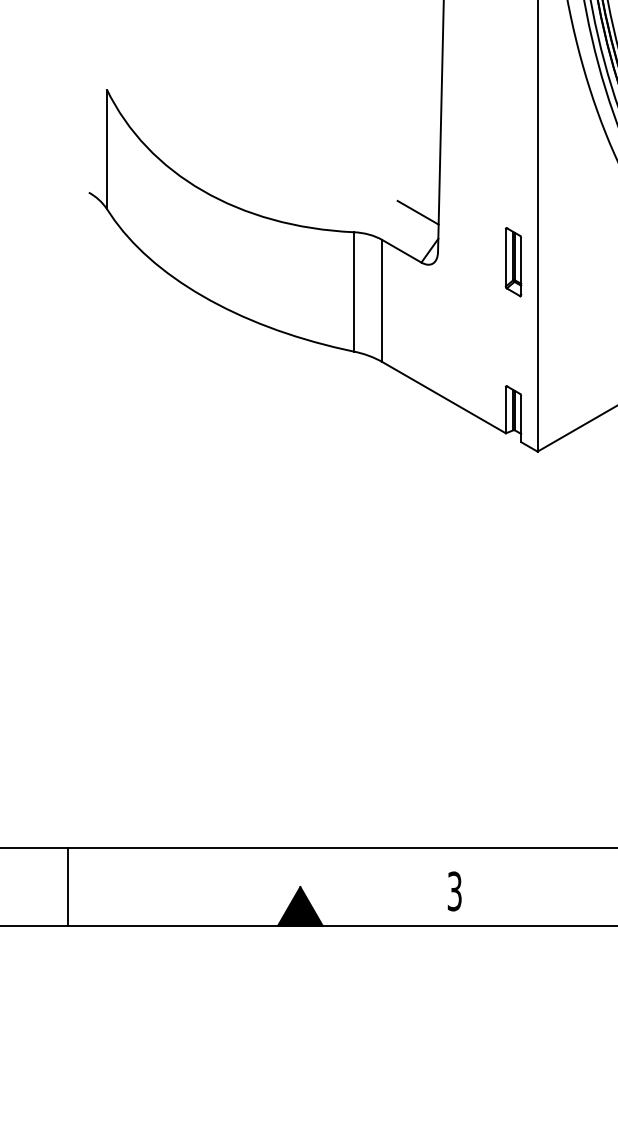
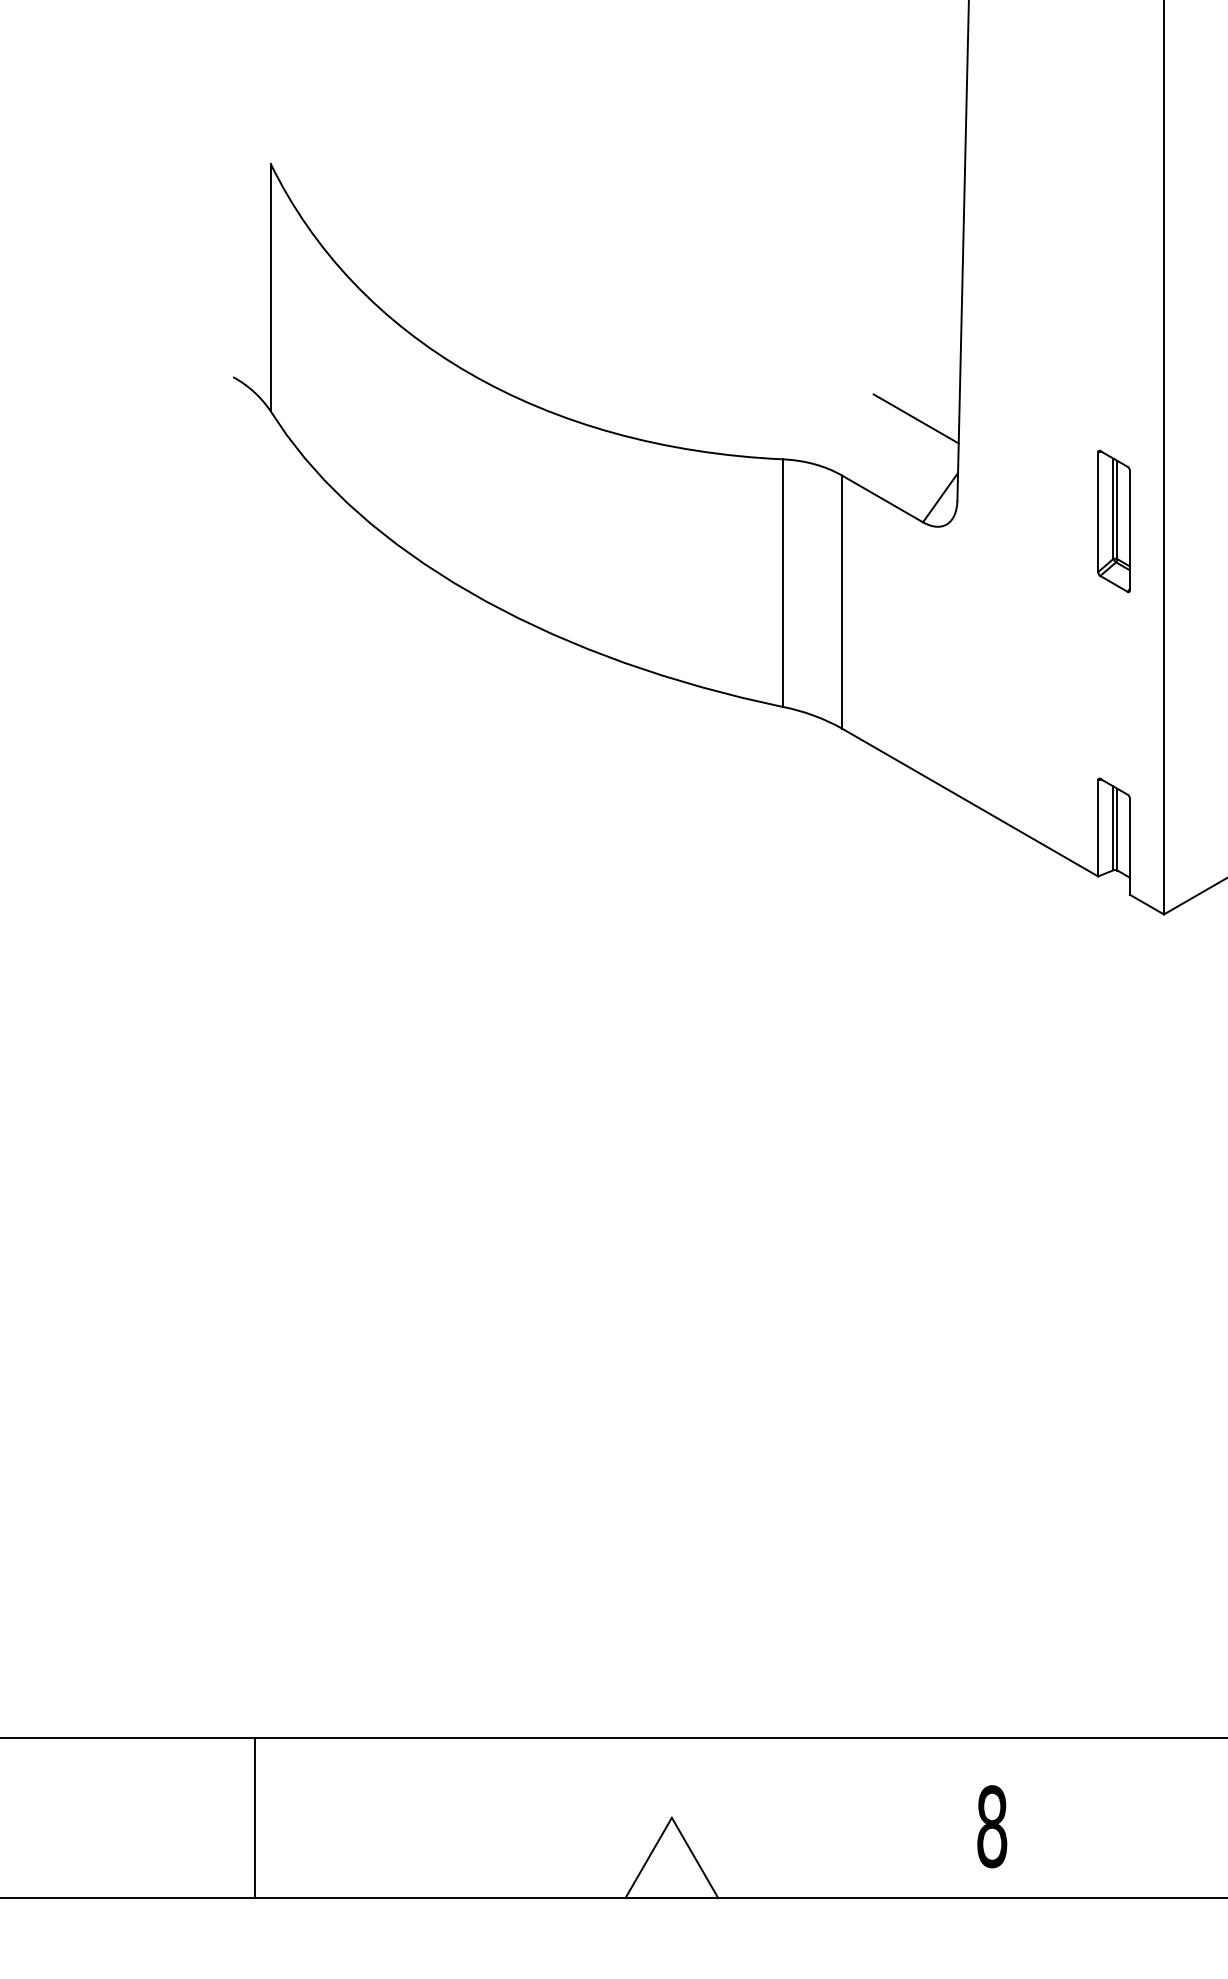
line: (68, 886) -> (255, 1816), moved
text: (454, 891) -> (991, 1826), 3 -> 8
fill: (300, 906) -> (672, 1857), removed

